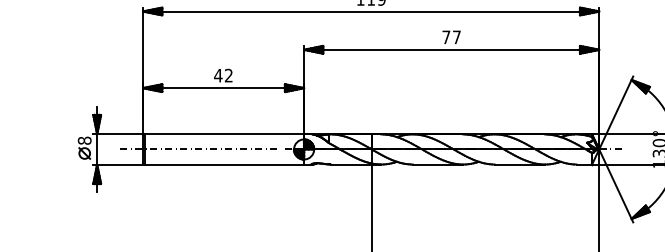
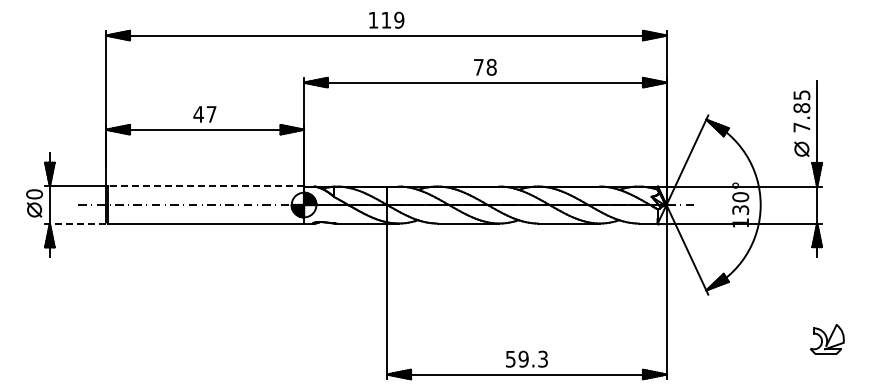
text: (456, 36) -> (491, 66), 77 -> 78
text: (228, 75) -> (211, 114), 42 -> 47
line: (224, 134) -> (206, 186), solid -> dashed
text: (84, 140) -> (34, 194), 8 -> 0
line: (119, 164) -> (77, 223), solid -> dashed

